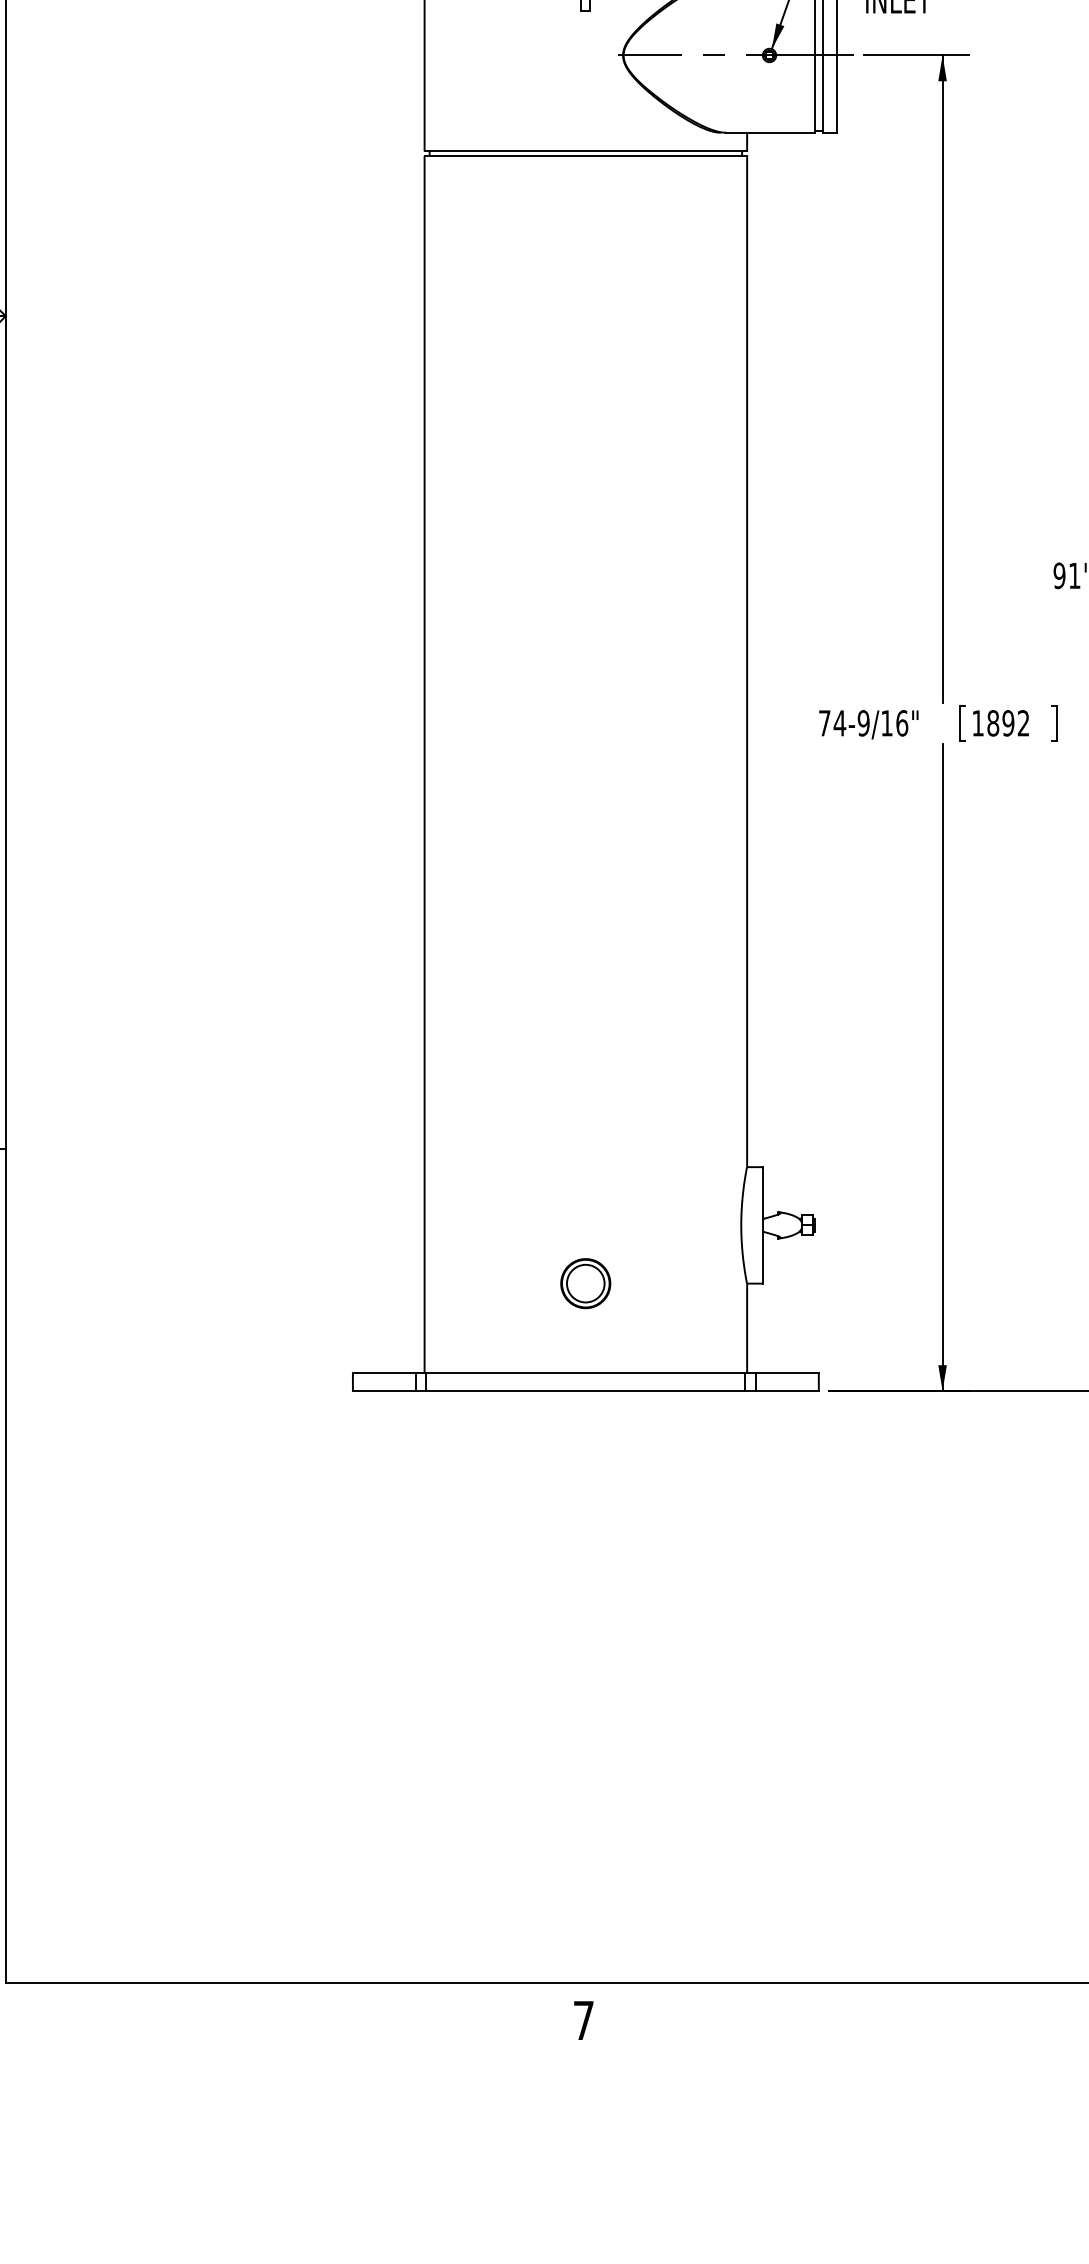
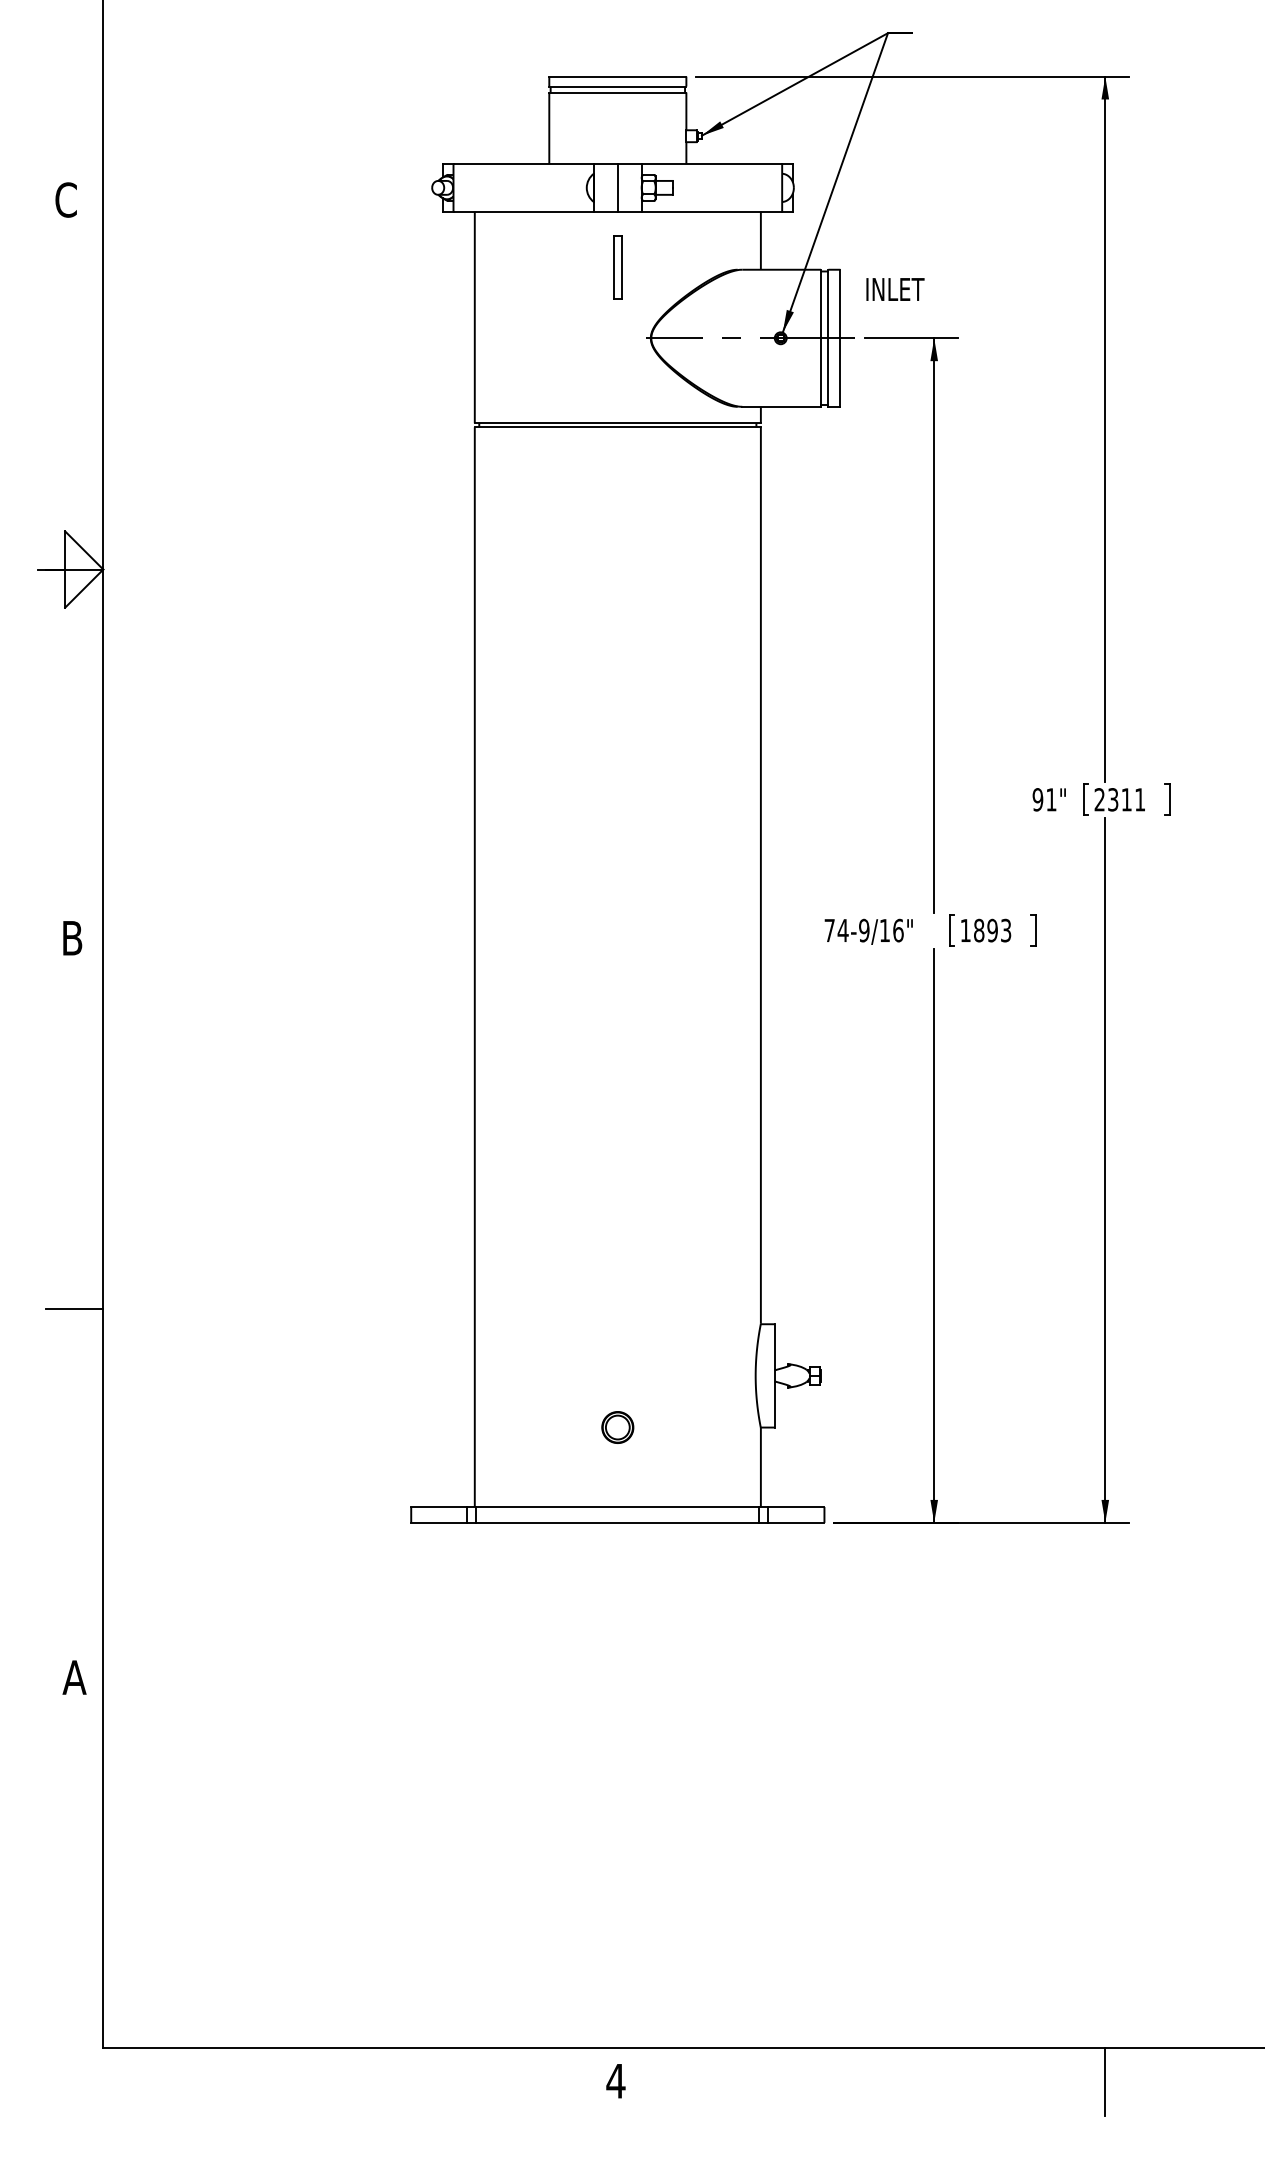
text: (1024, 723) -> (1006, 930), 1892 -> 1893
part: (585, 1283) -> (617, 1427), size x0.71
text: (583, 2020) -> (615, 2081), 7 -> 4

